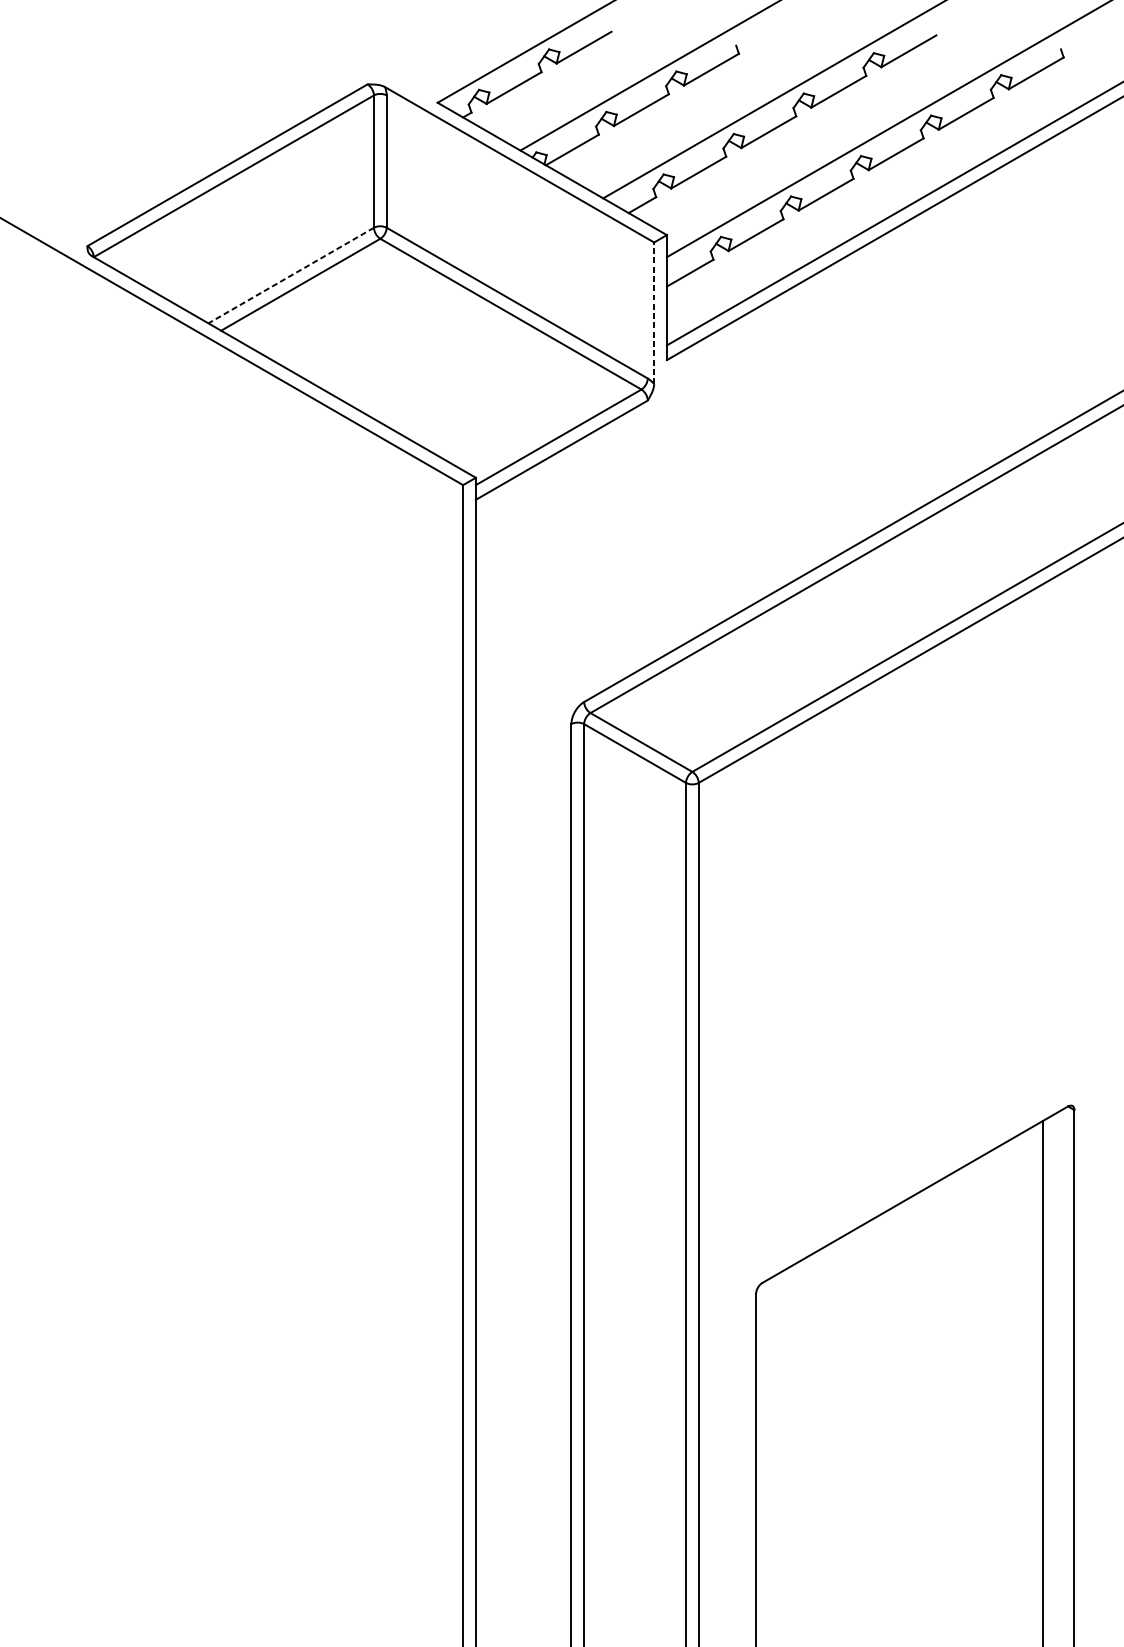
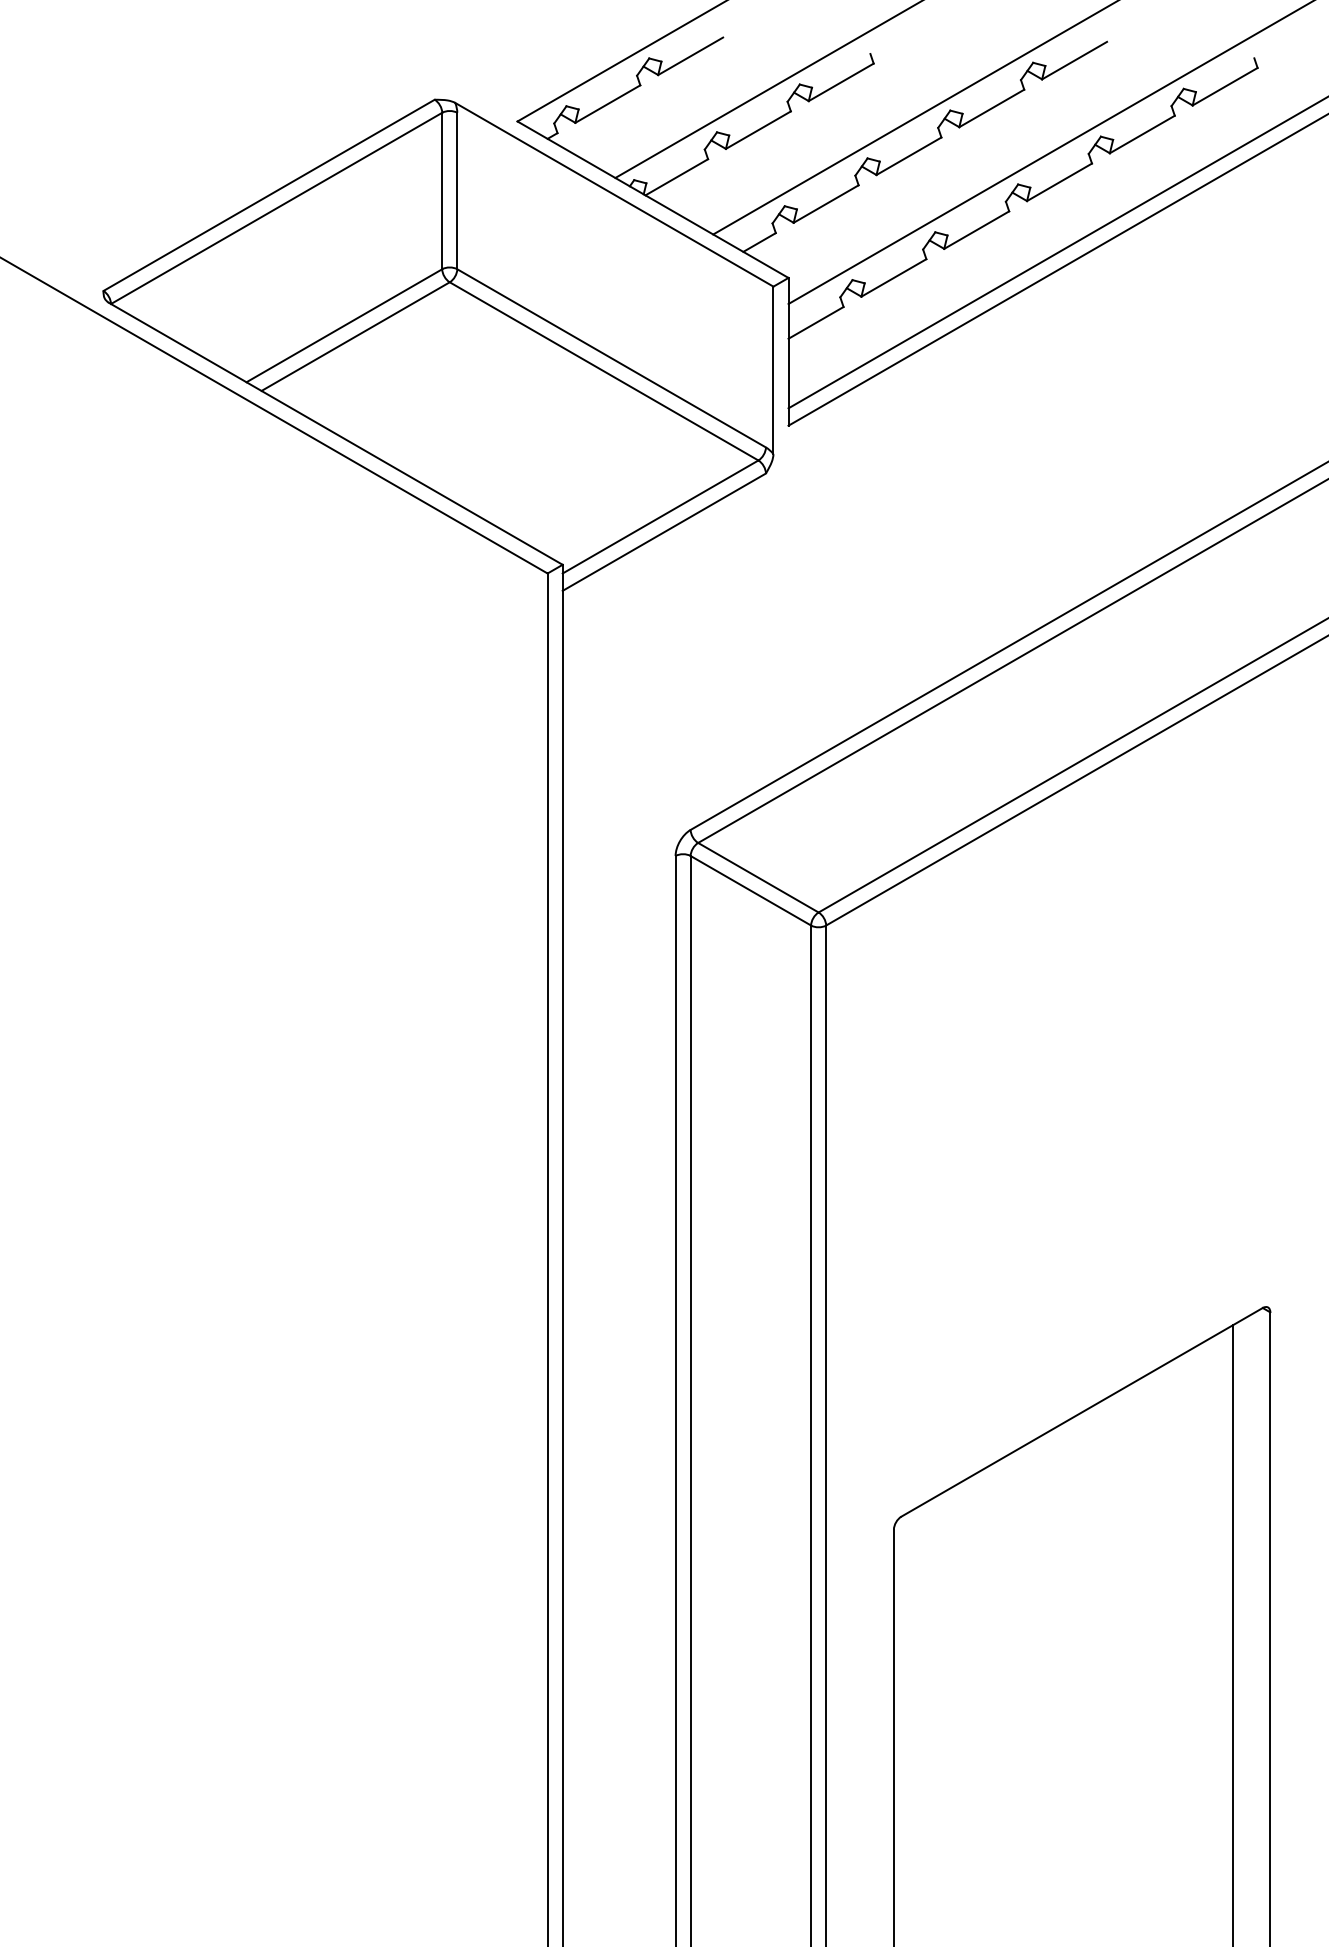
line: (291, 275) -> (344, 325), dashed -> solid
line: (654, 313) -> (773, 370), dashed -> solid

